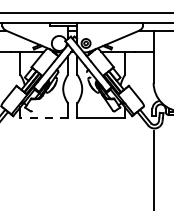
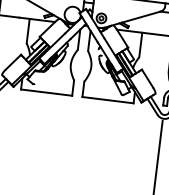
line: (44, 117) -> (47, 92), dashed -> solid

